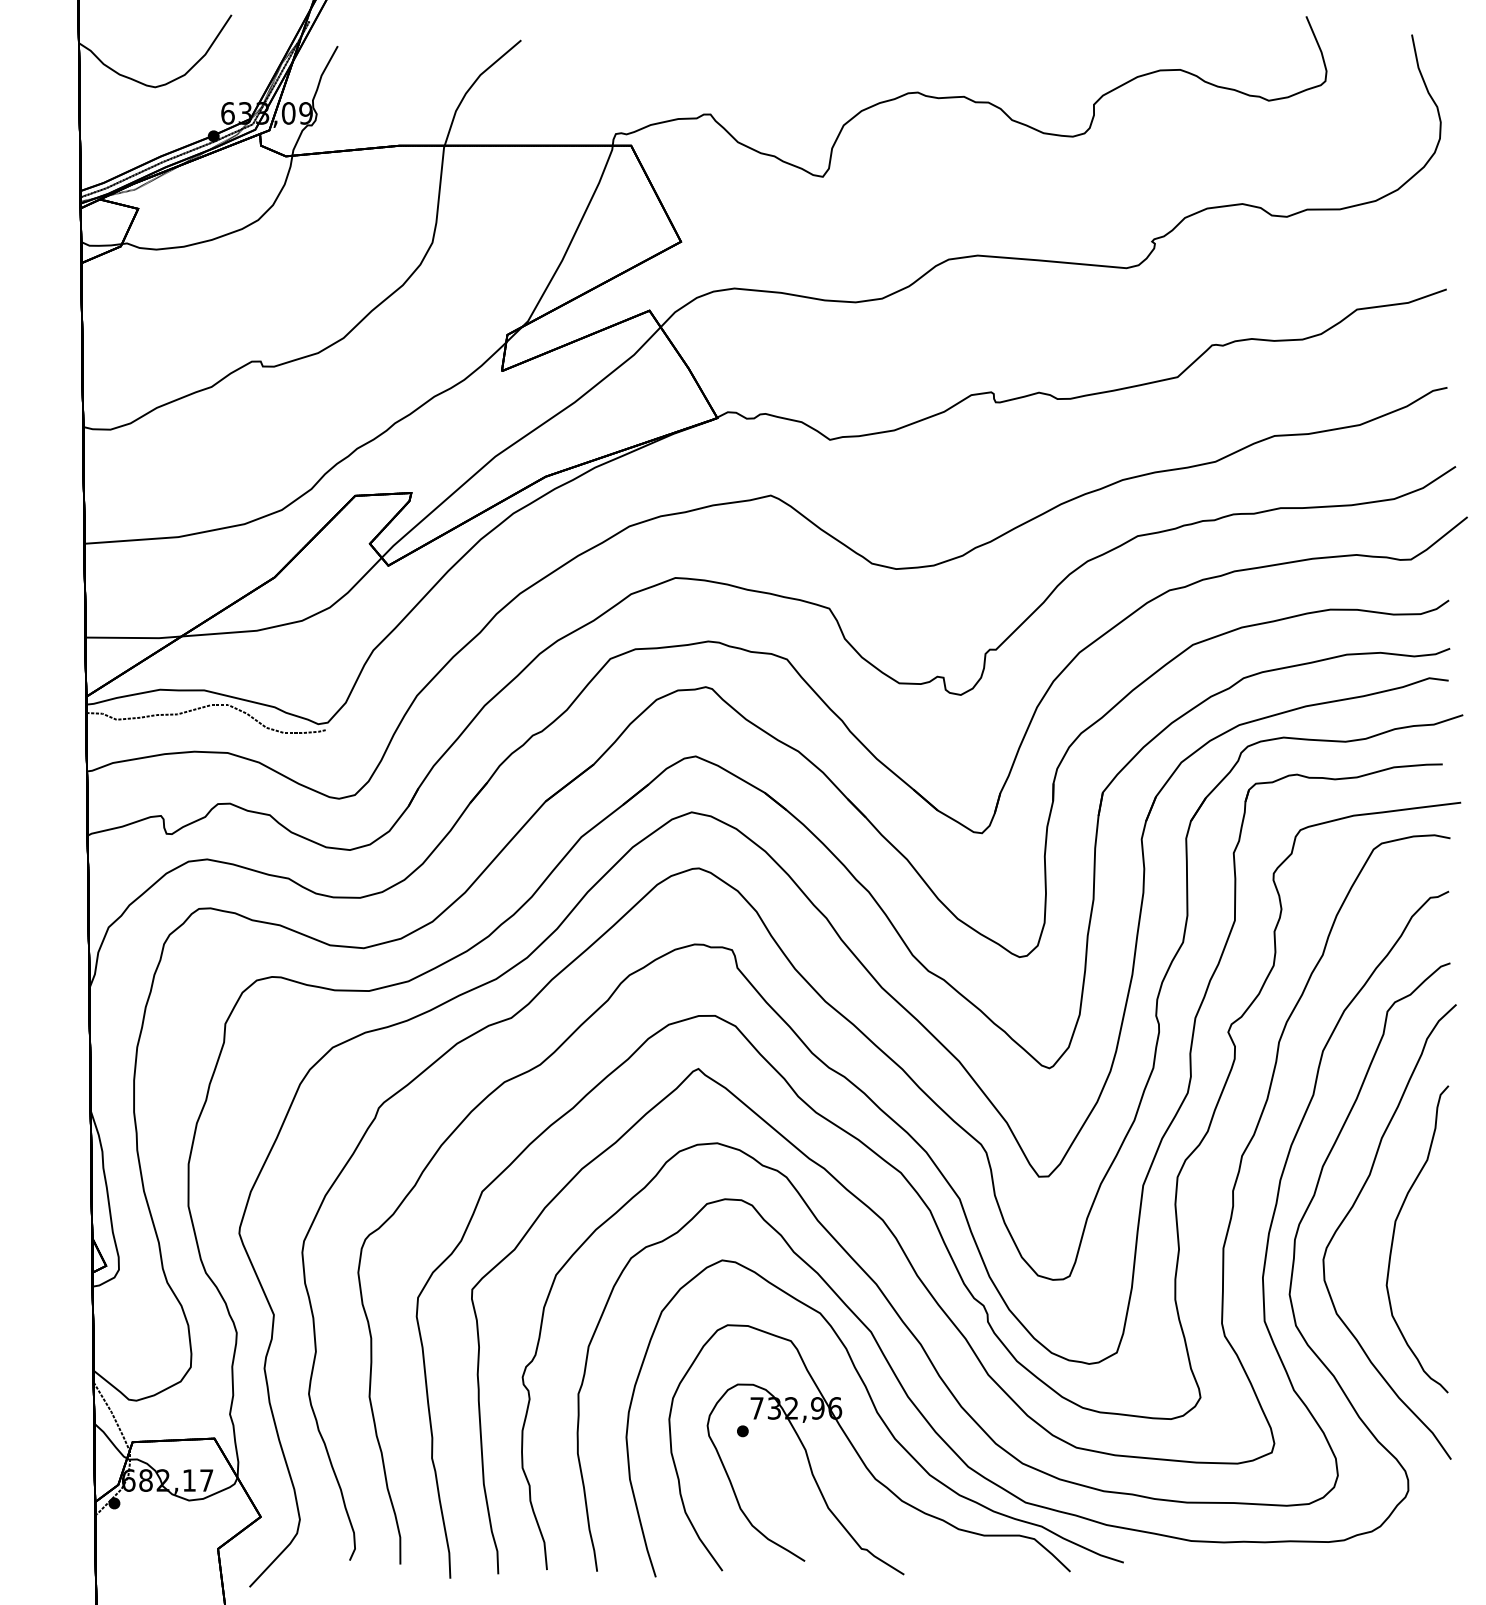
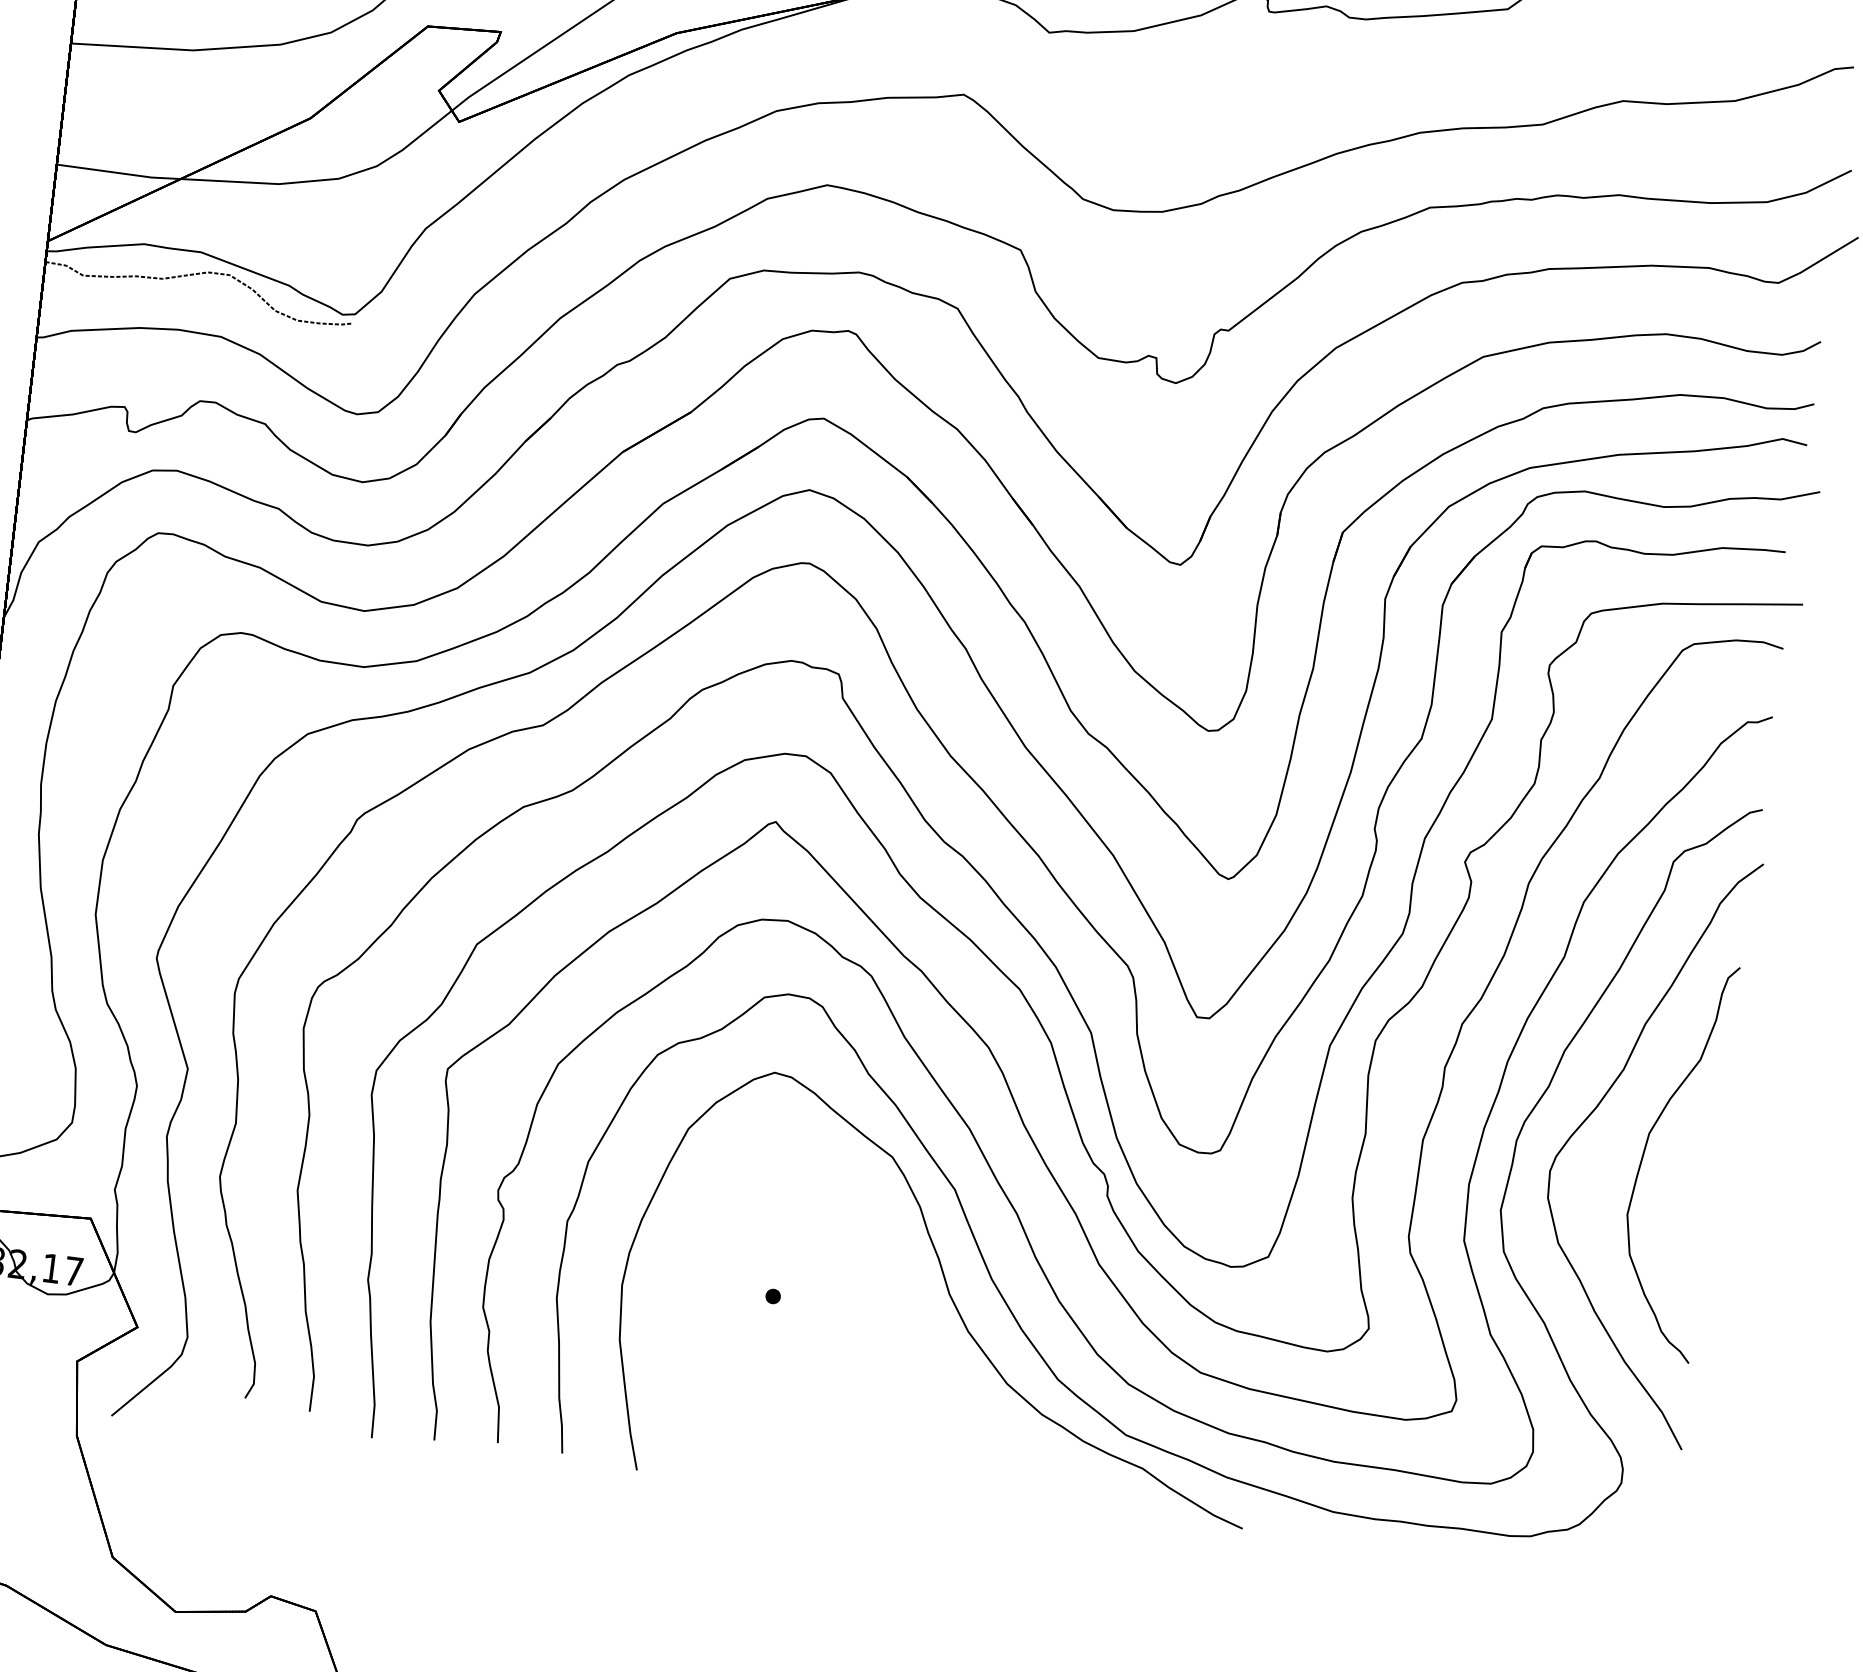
part: (859, 1454) -> (919, 1345), removed

